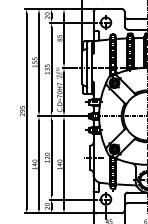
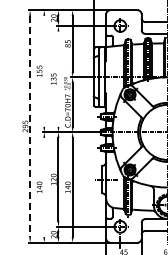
line: (39, 61) -> (44, 70), removed
line: (51, 68) -> (58, 78), removed
line: (26, 111) -> (30, 126), solid -> dashed
line: (39, 164) -> (44, 187), removed

